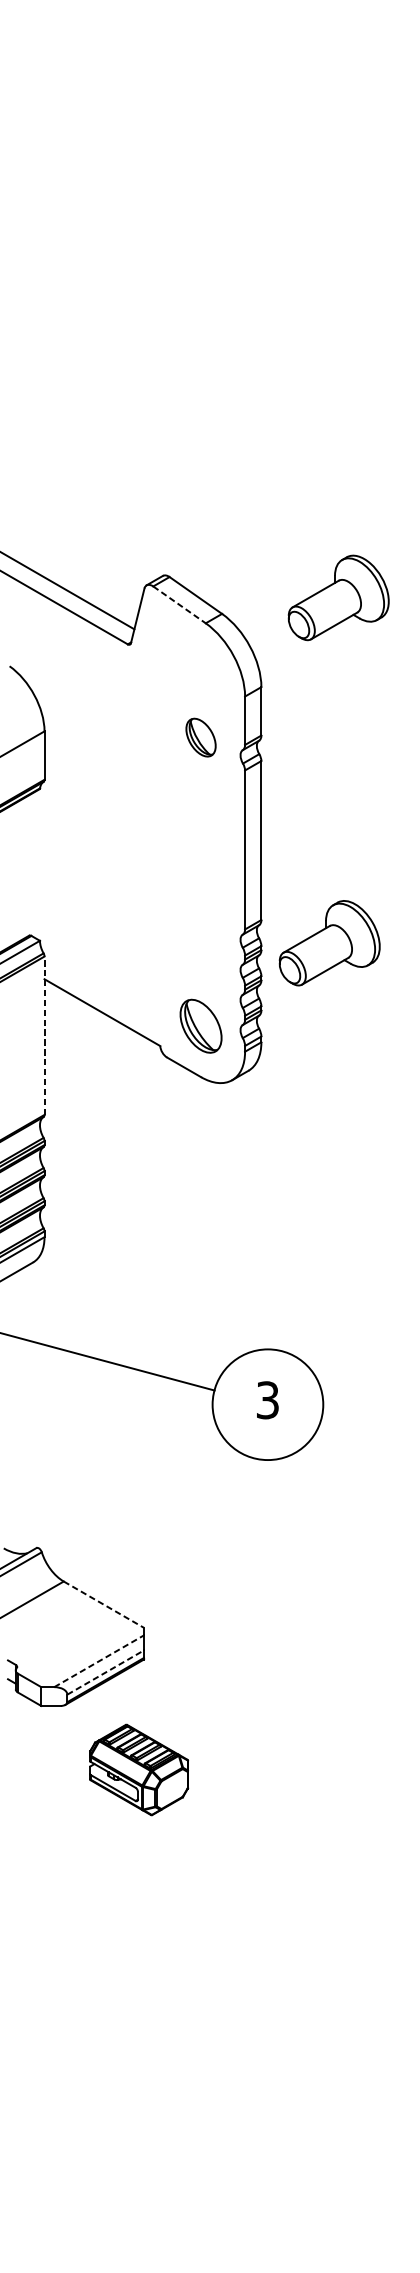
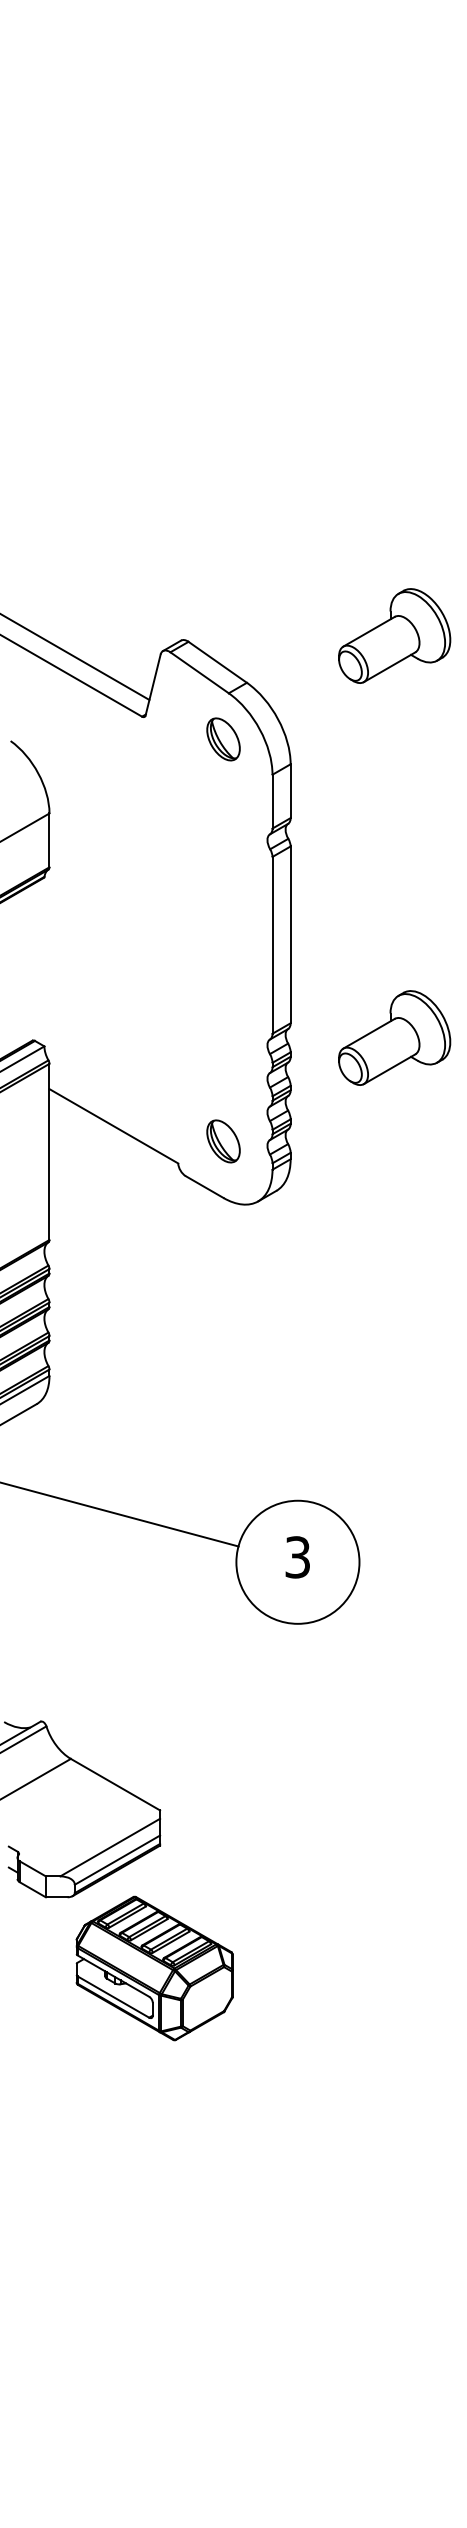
part: (338, 597) -> (394, 635), moved
line: (179, 604) -> (199, 672), dashed -> solid
part: (201, 737) -> (223, 739), moved
part: (329, 942) -> (394, 1037), moved
part: (201, 1026) -> (223, 1141), size x0.71
line: (44, 1035) -> (49, 1151), dashed -> solid
line: (103, 1604) -> (115, 1784), dashed -> solid
line: (99, 1661) -> (110, 1847), dashed -> solid
line: (105, 1671) -> (117, 1859), dashed -> solid
part: (138, 1769) -> (154, 1968), size x1.43

